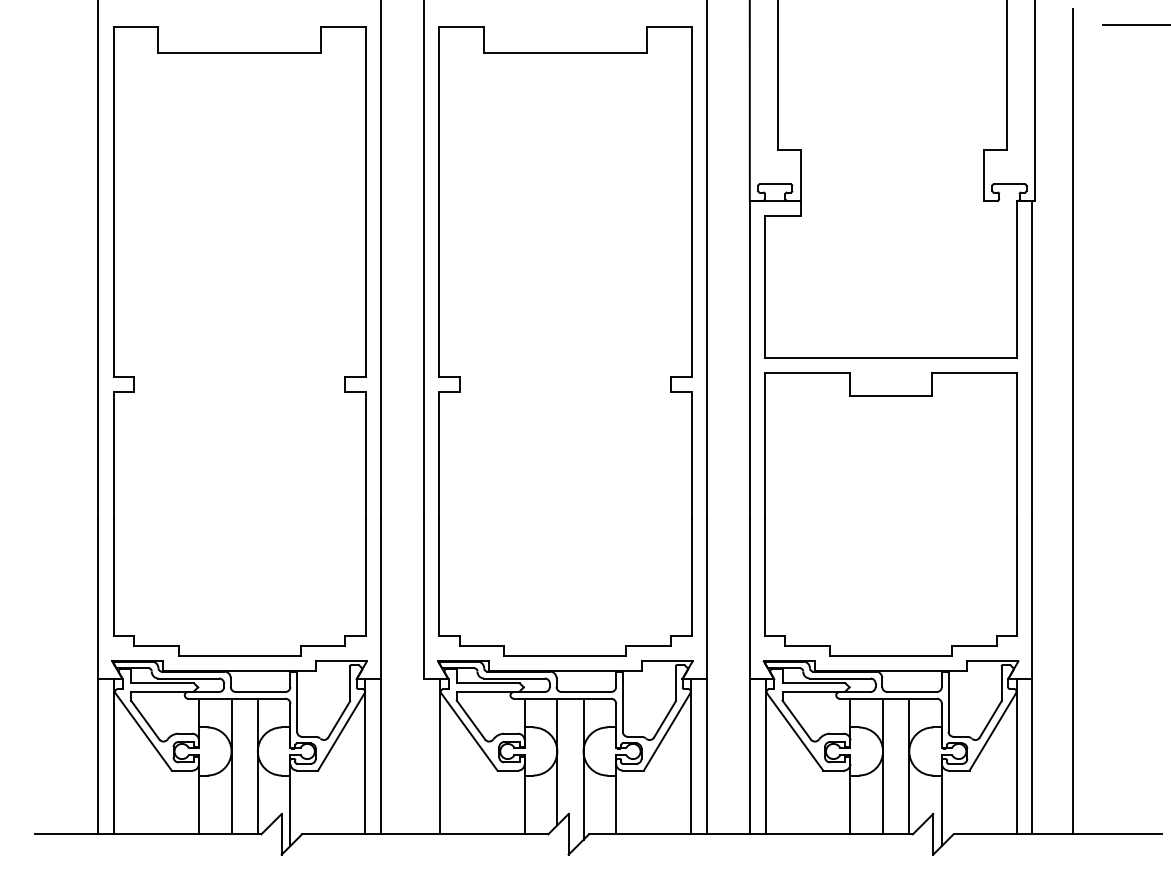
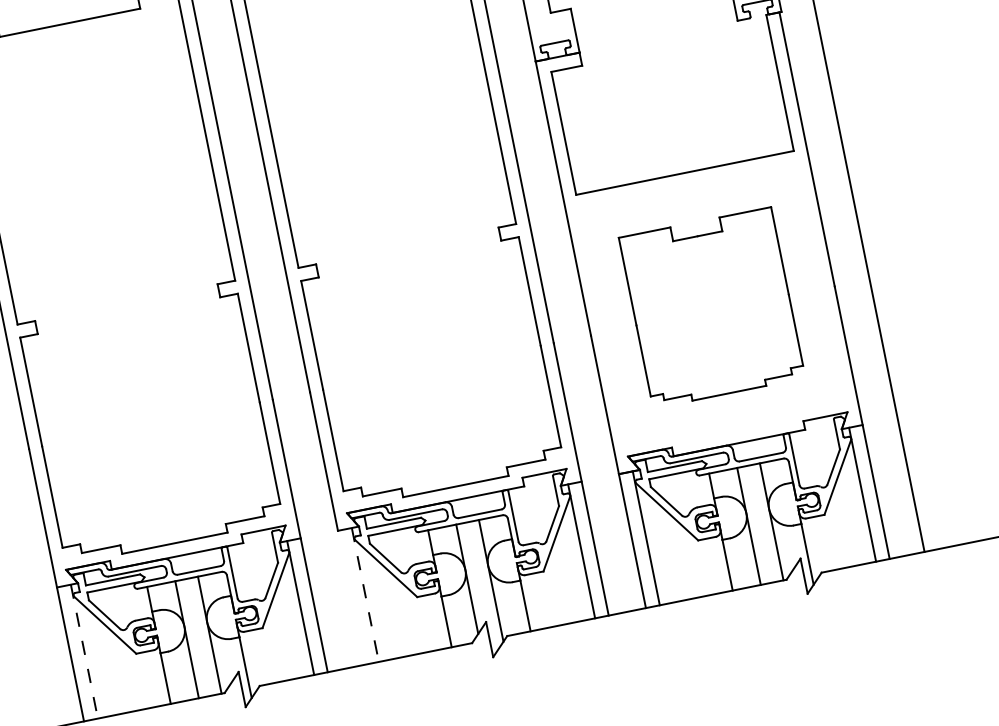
part: (890, 514) -> (711, 307), size x0.7
line: (114, 756) -> (84, 651), solid -> dashed
line: (440, 756) -> (365, 594), solid -> dashed

